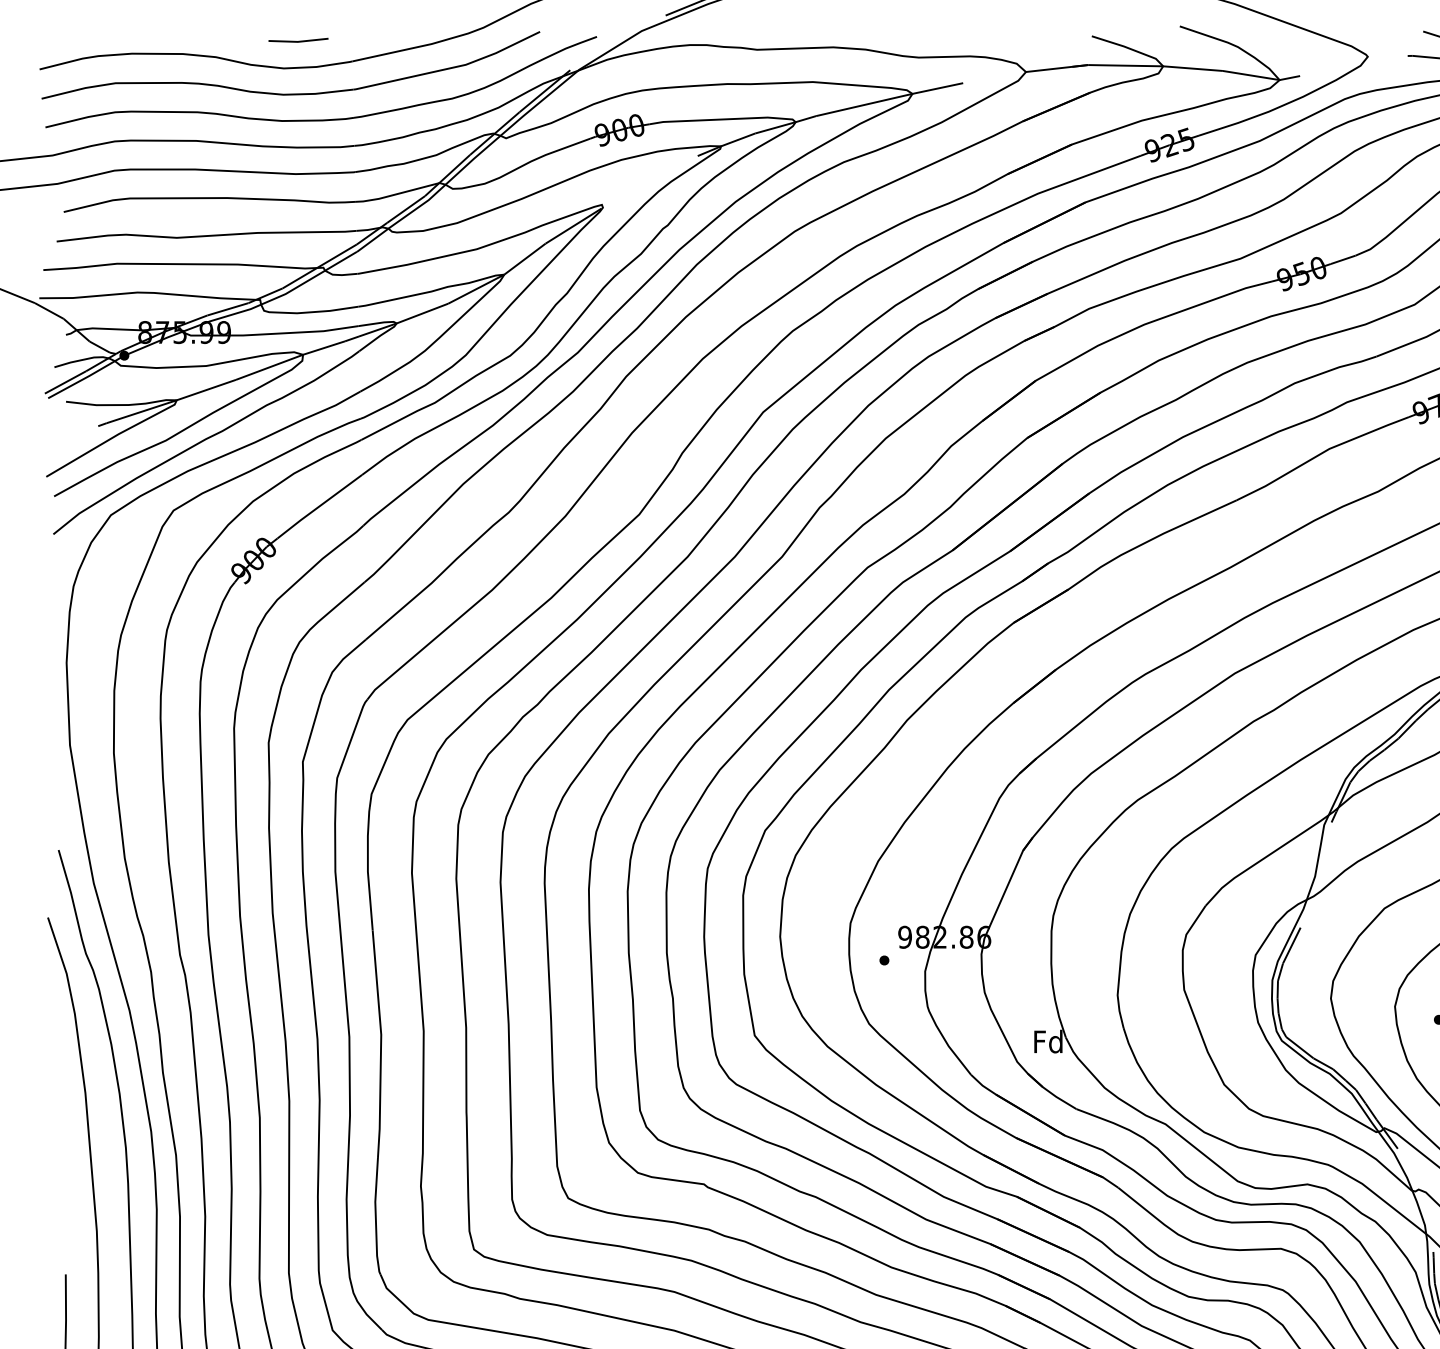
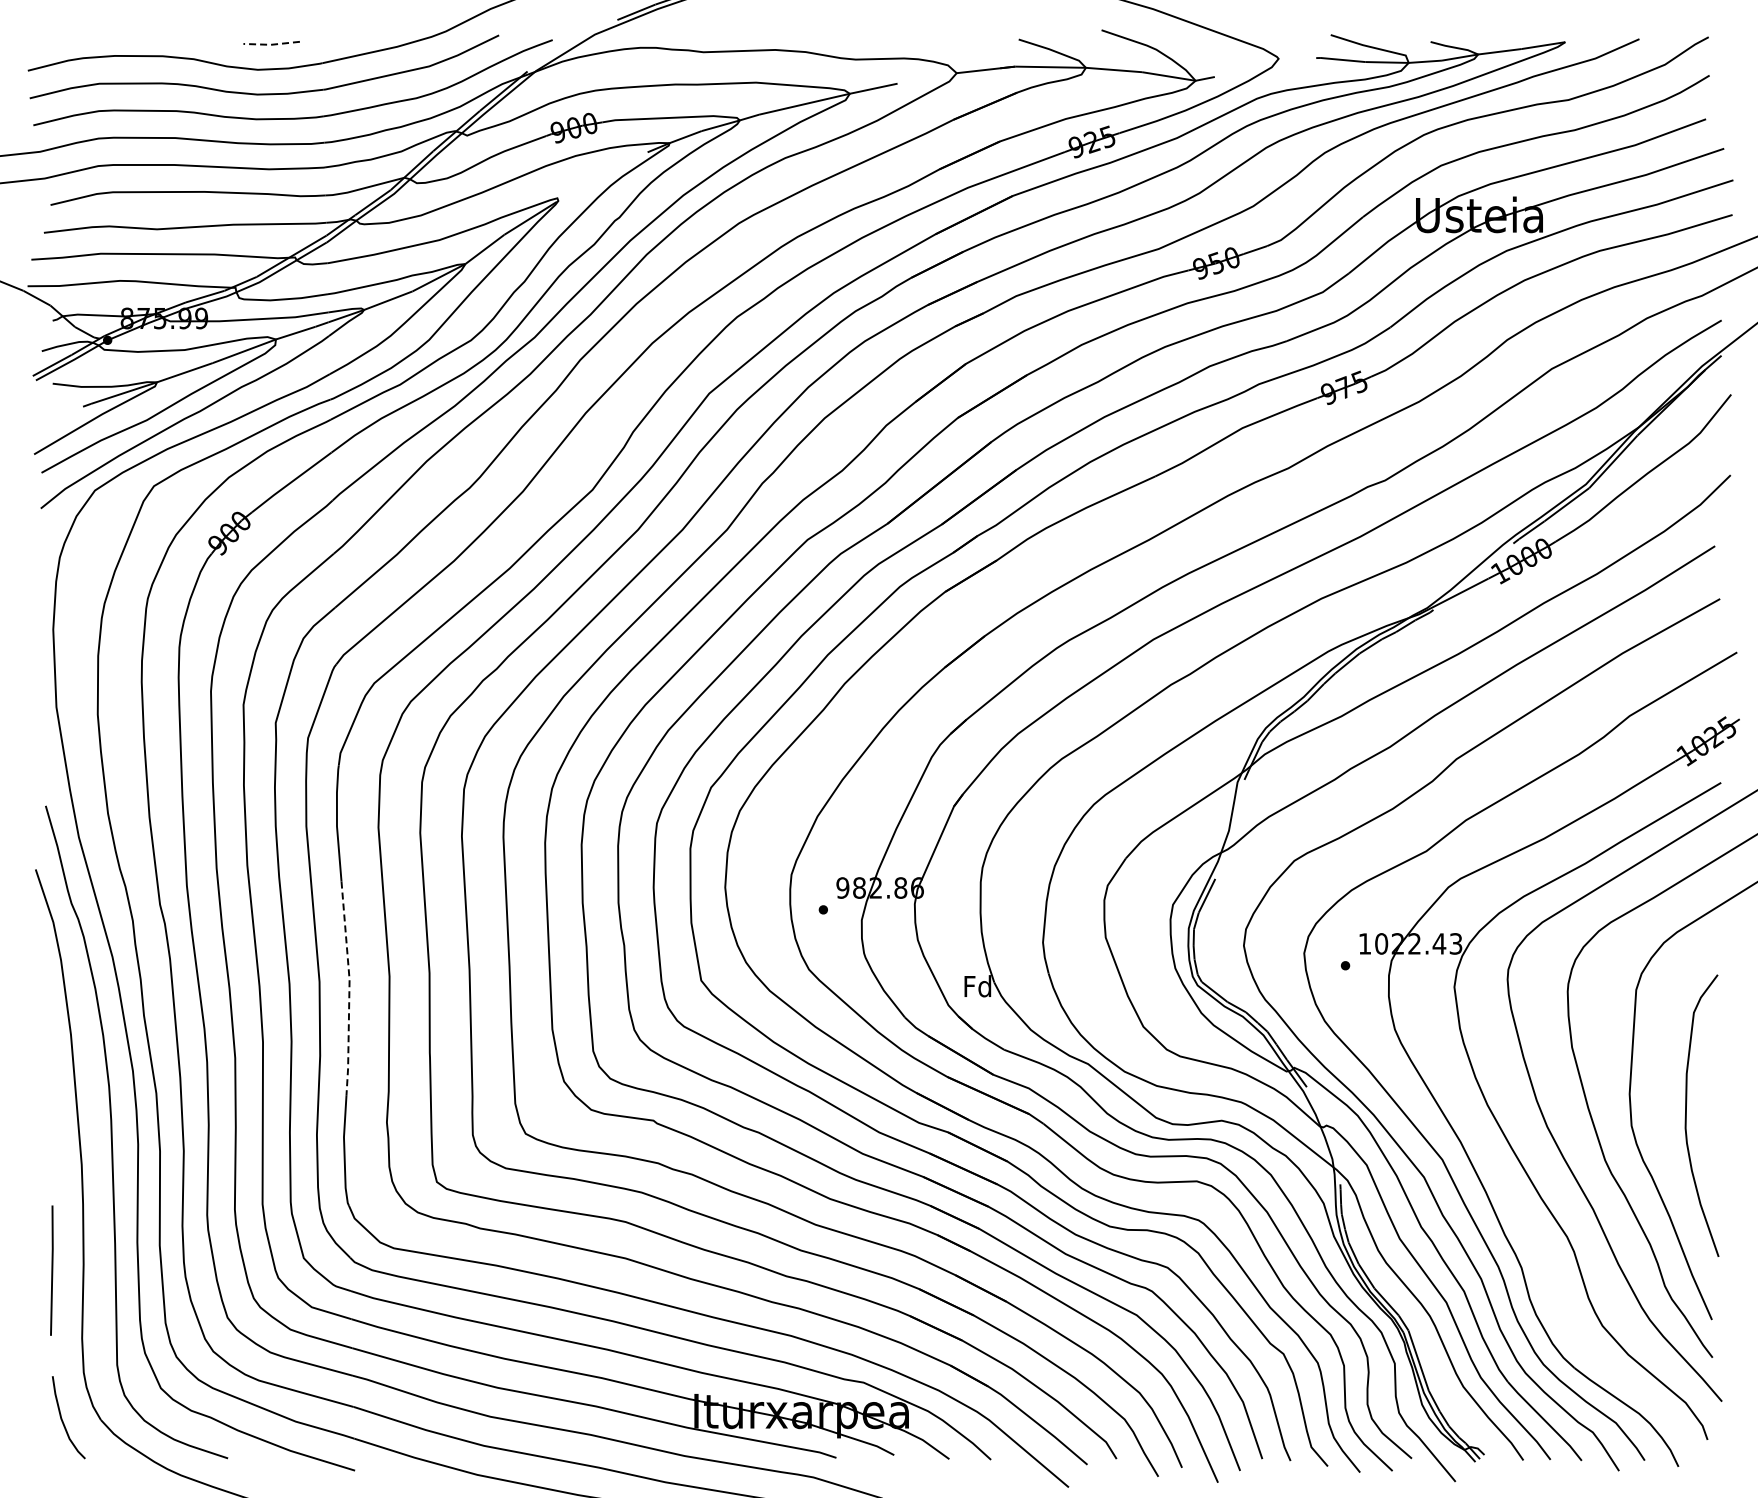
line: (298, 41) -> (271, 44), solid -> dashed
line: (381, 1043) -> (349, 988), solid -> dashed

